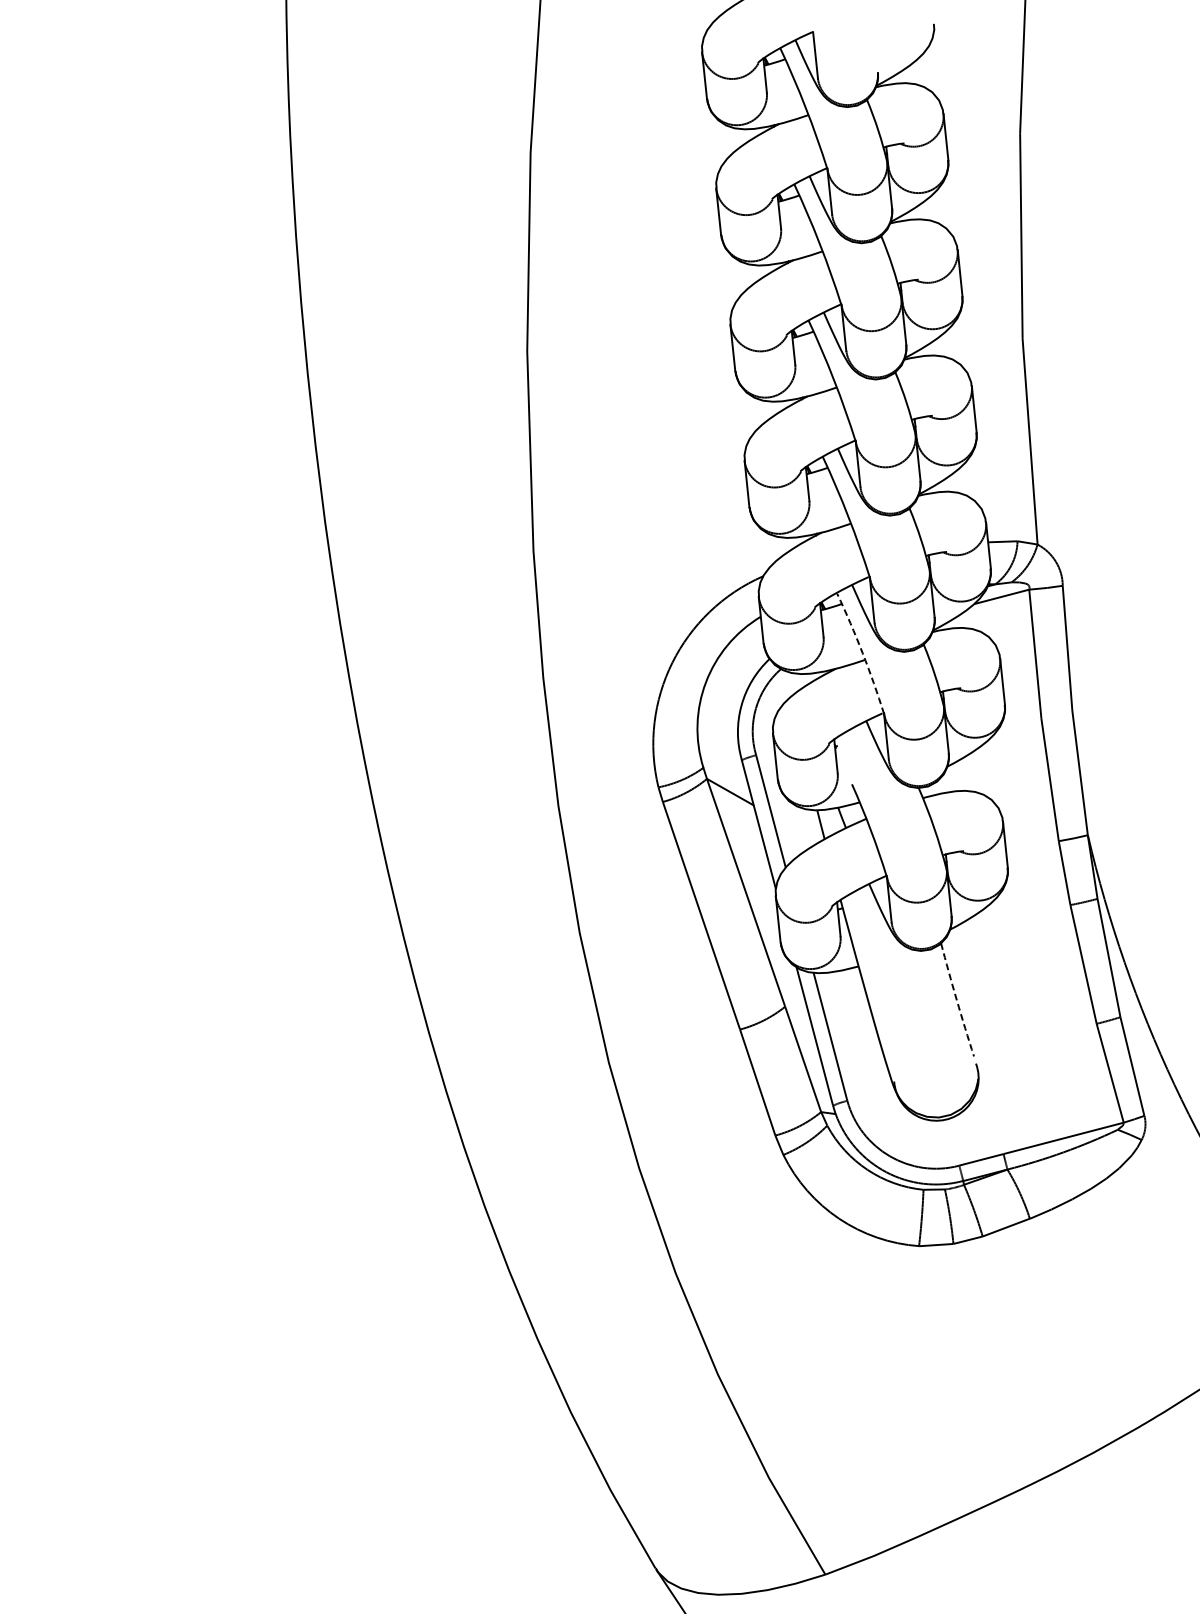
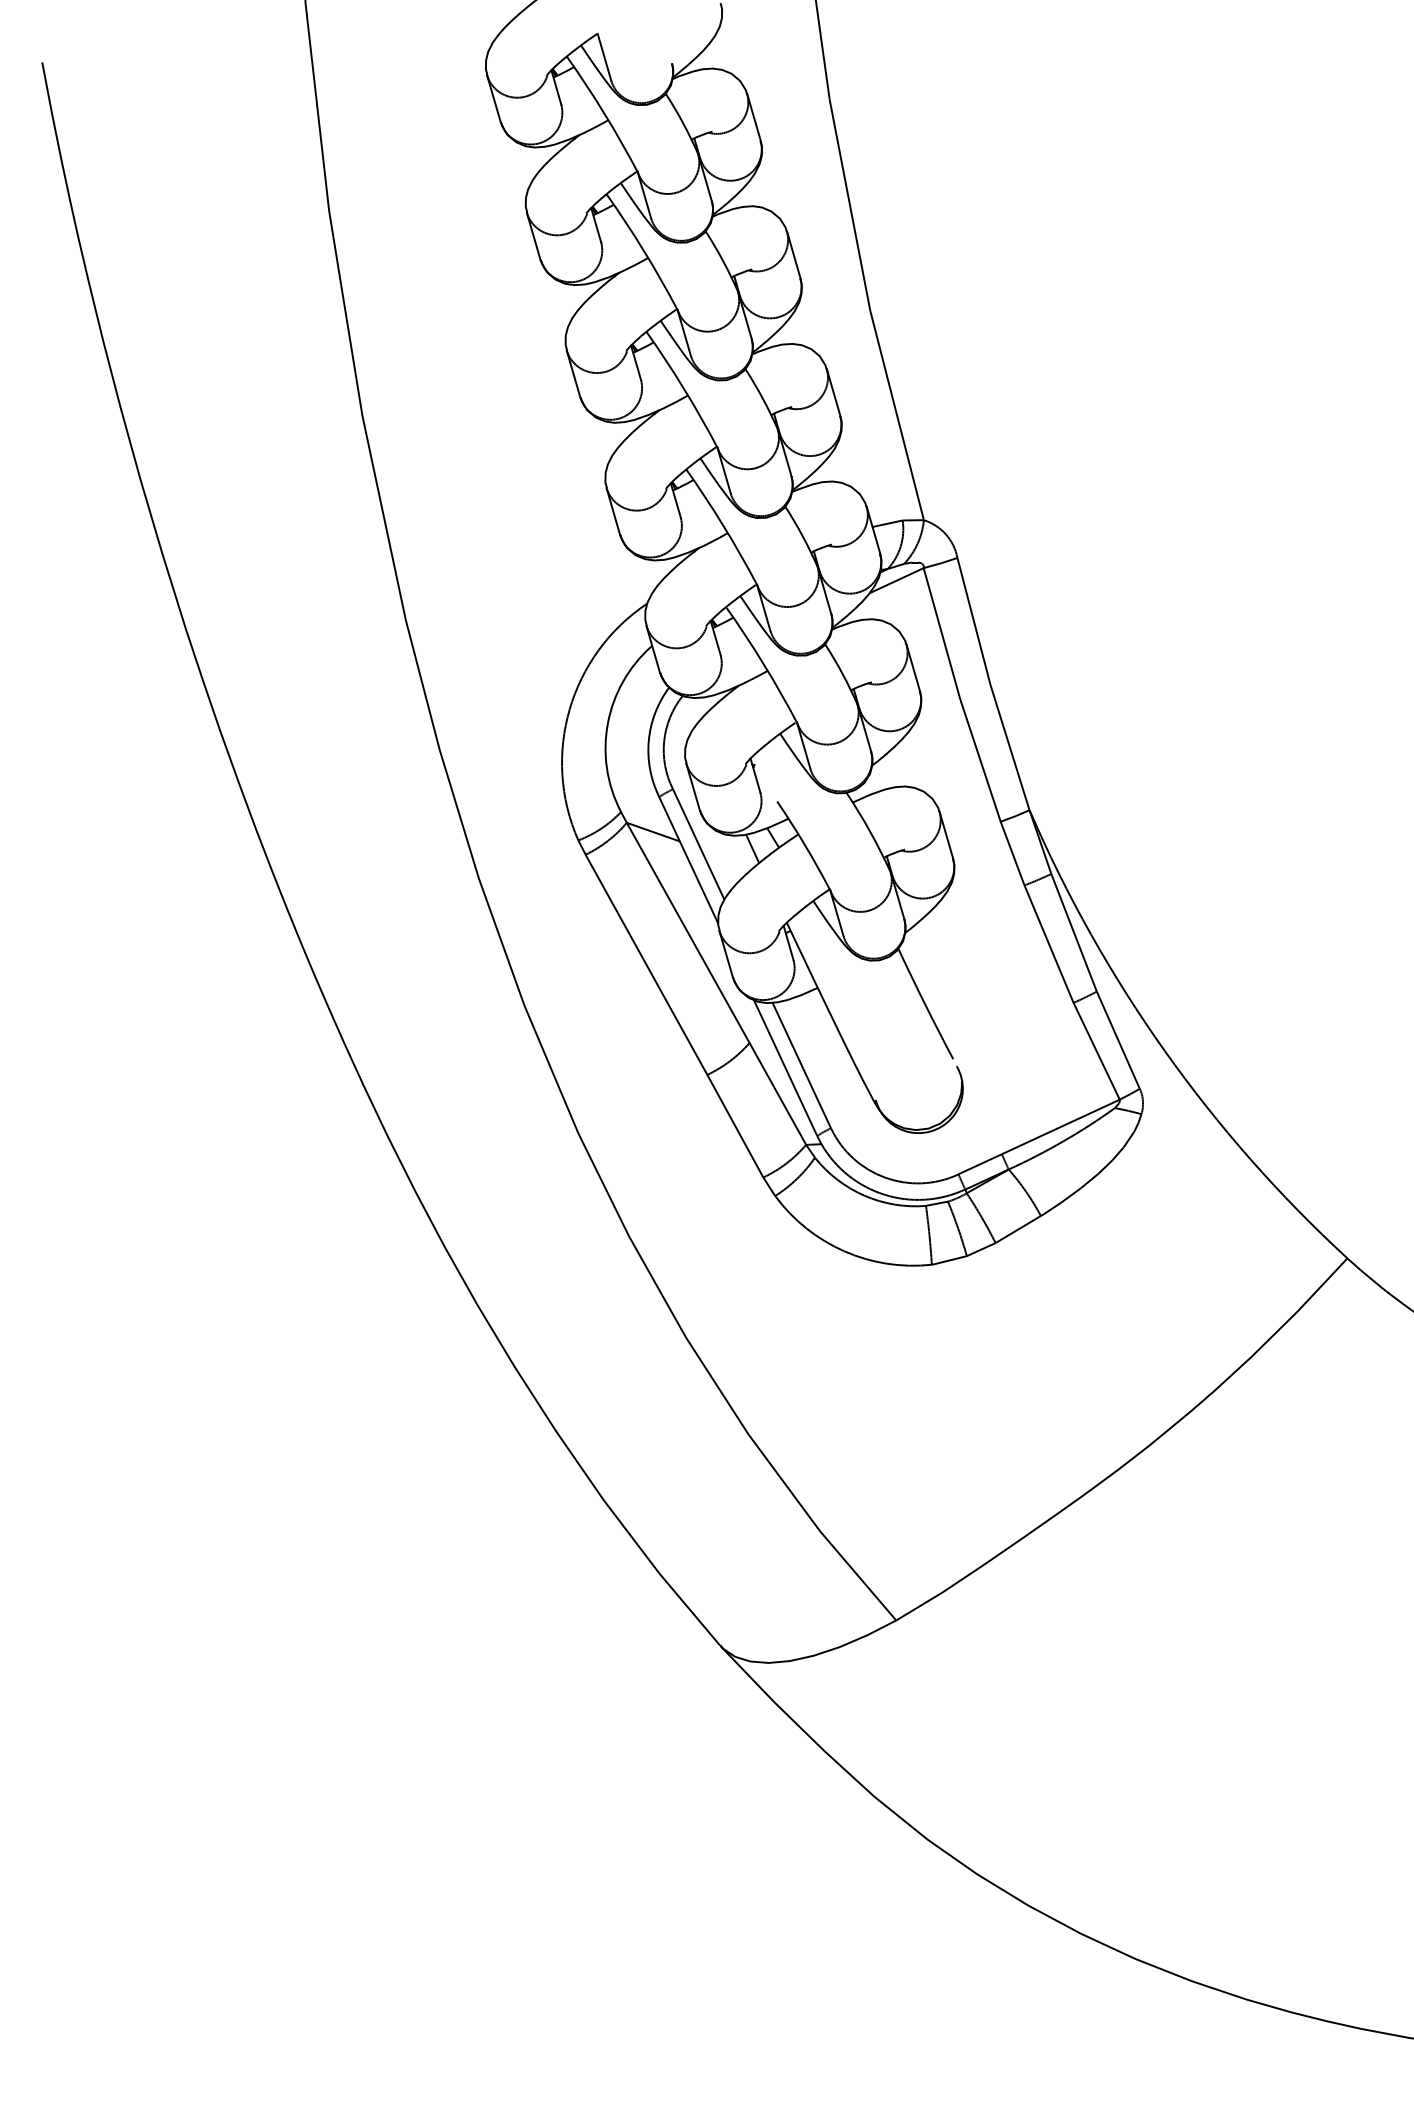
arc: (862, 653) -> (763, 664), dashed -> solid
arc: (957, 1000) -> (925, 1004), dashed -> solid

